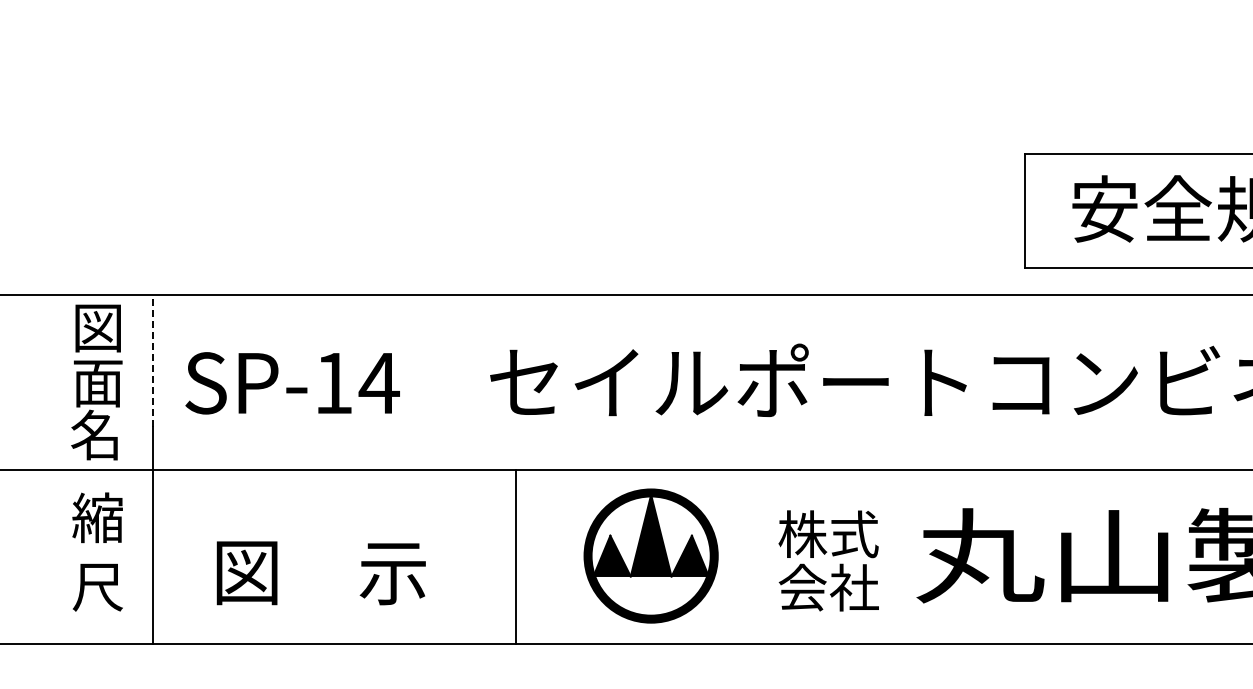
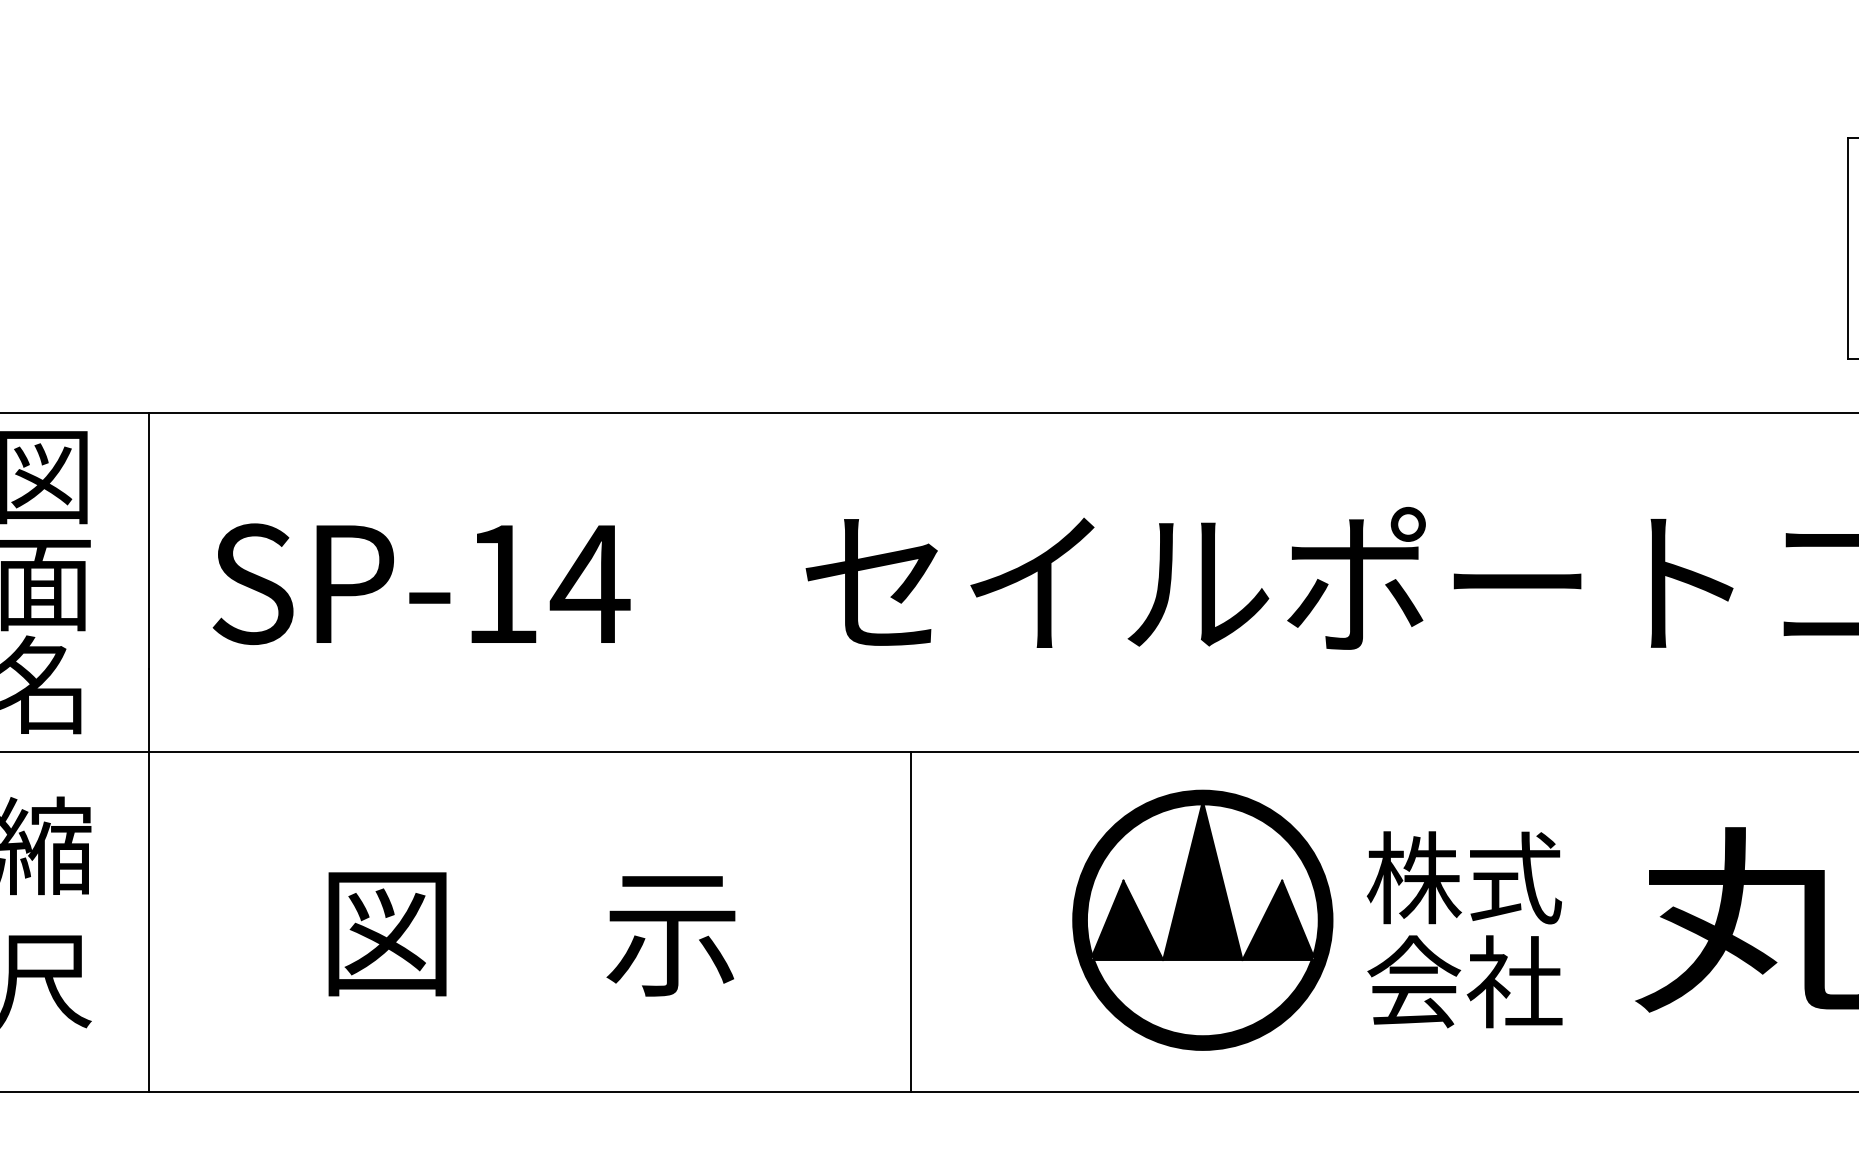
line: (152, 361) -> (148, 541), dashed -> solid
part: (650, 555) -> (1201, 919), moved
line: (516, 556) -> (911, 921), moved
text: (320, 573) -> (530, 934), moved

